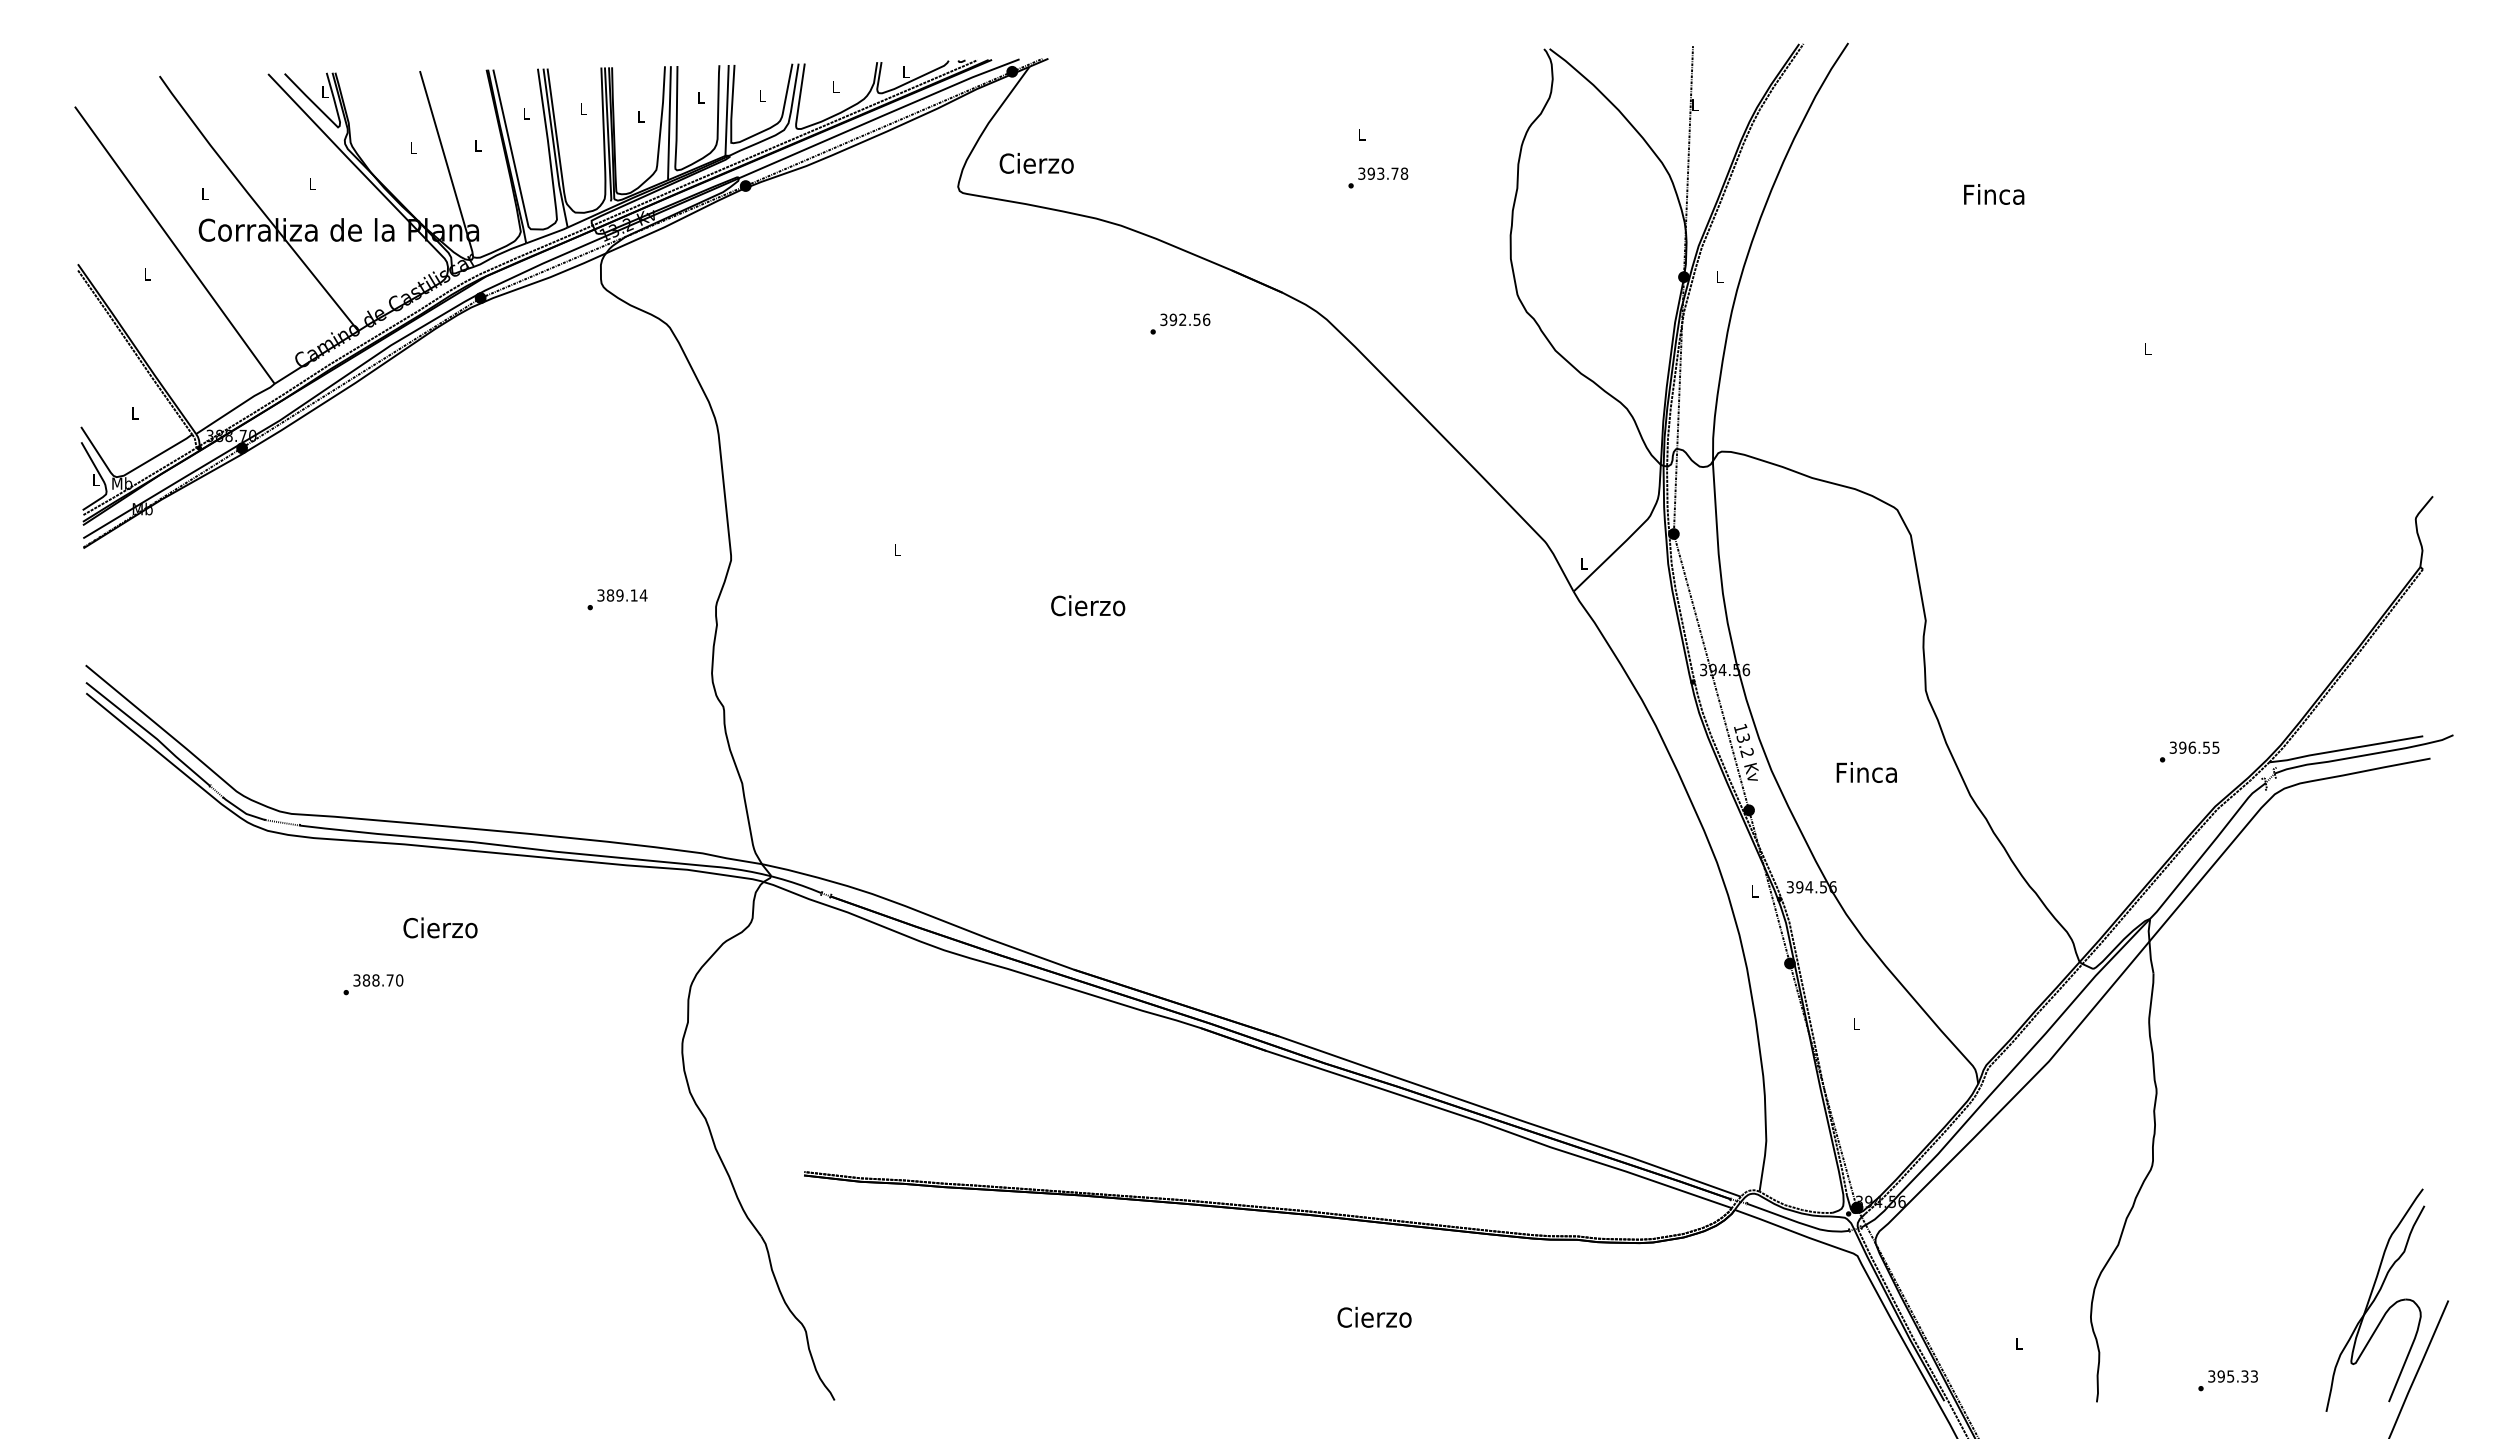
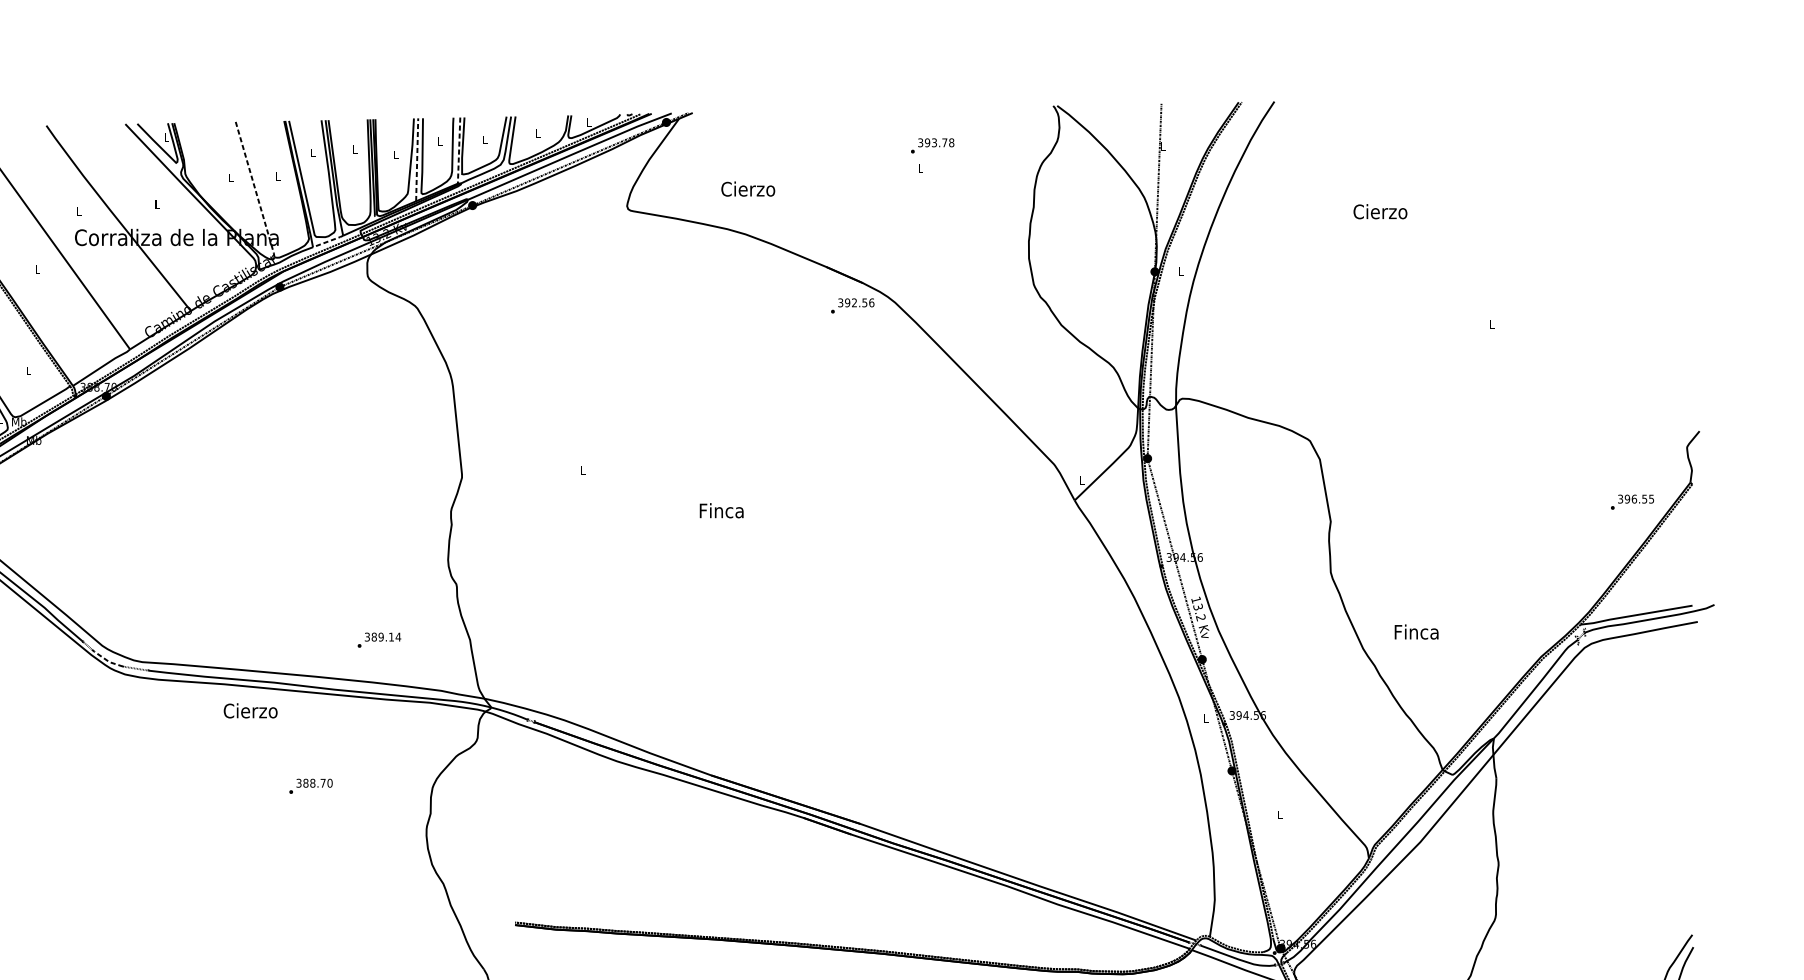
line: (727, 111) -> (459, 151), solid -> dashed
line: (669, 122) -> (417, 159), solid -> dashed
text: (1036, 163) -> (748, 189), moved
line: (447, 165) -> (255, 190), solid -> dashed
text: (1378, 177) -> (932, 145), moved
text: (1994, 194) -> (1380, 211), Finca -> Cierzo
line: (547, 235) -> (328, 241), solid -> dashed
text: (1180, 323) -> (852, 305), moved
text: (617, 599) -> (379, 640), moved
text: (1088, 605) -> (721, 510), Cierzo -> Finca
text: (2189, 751) -> (1632, 501), moved
text: (1866, 772) -> (1416, 632), moved
line: (242, 811) -> (106, 660), solid -> dashed
text: (440, 927) -> (250, 710), moved
text: (373, 984) -> (311, 786), moved

